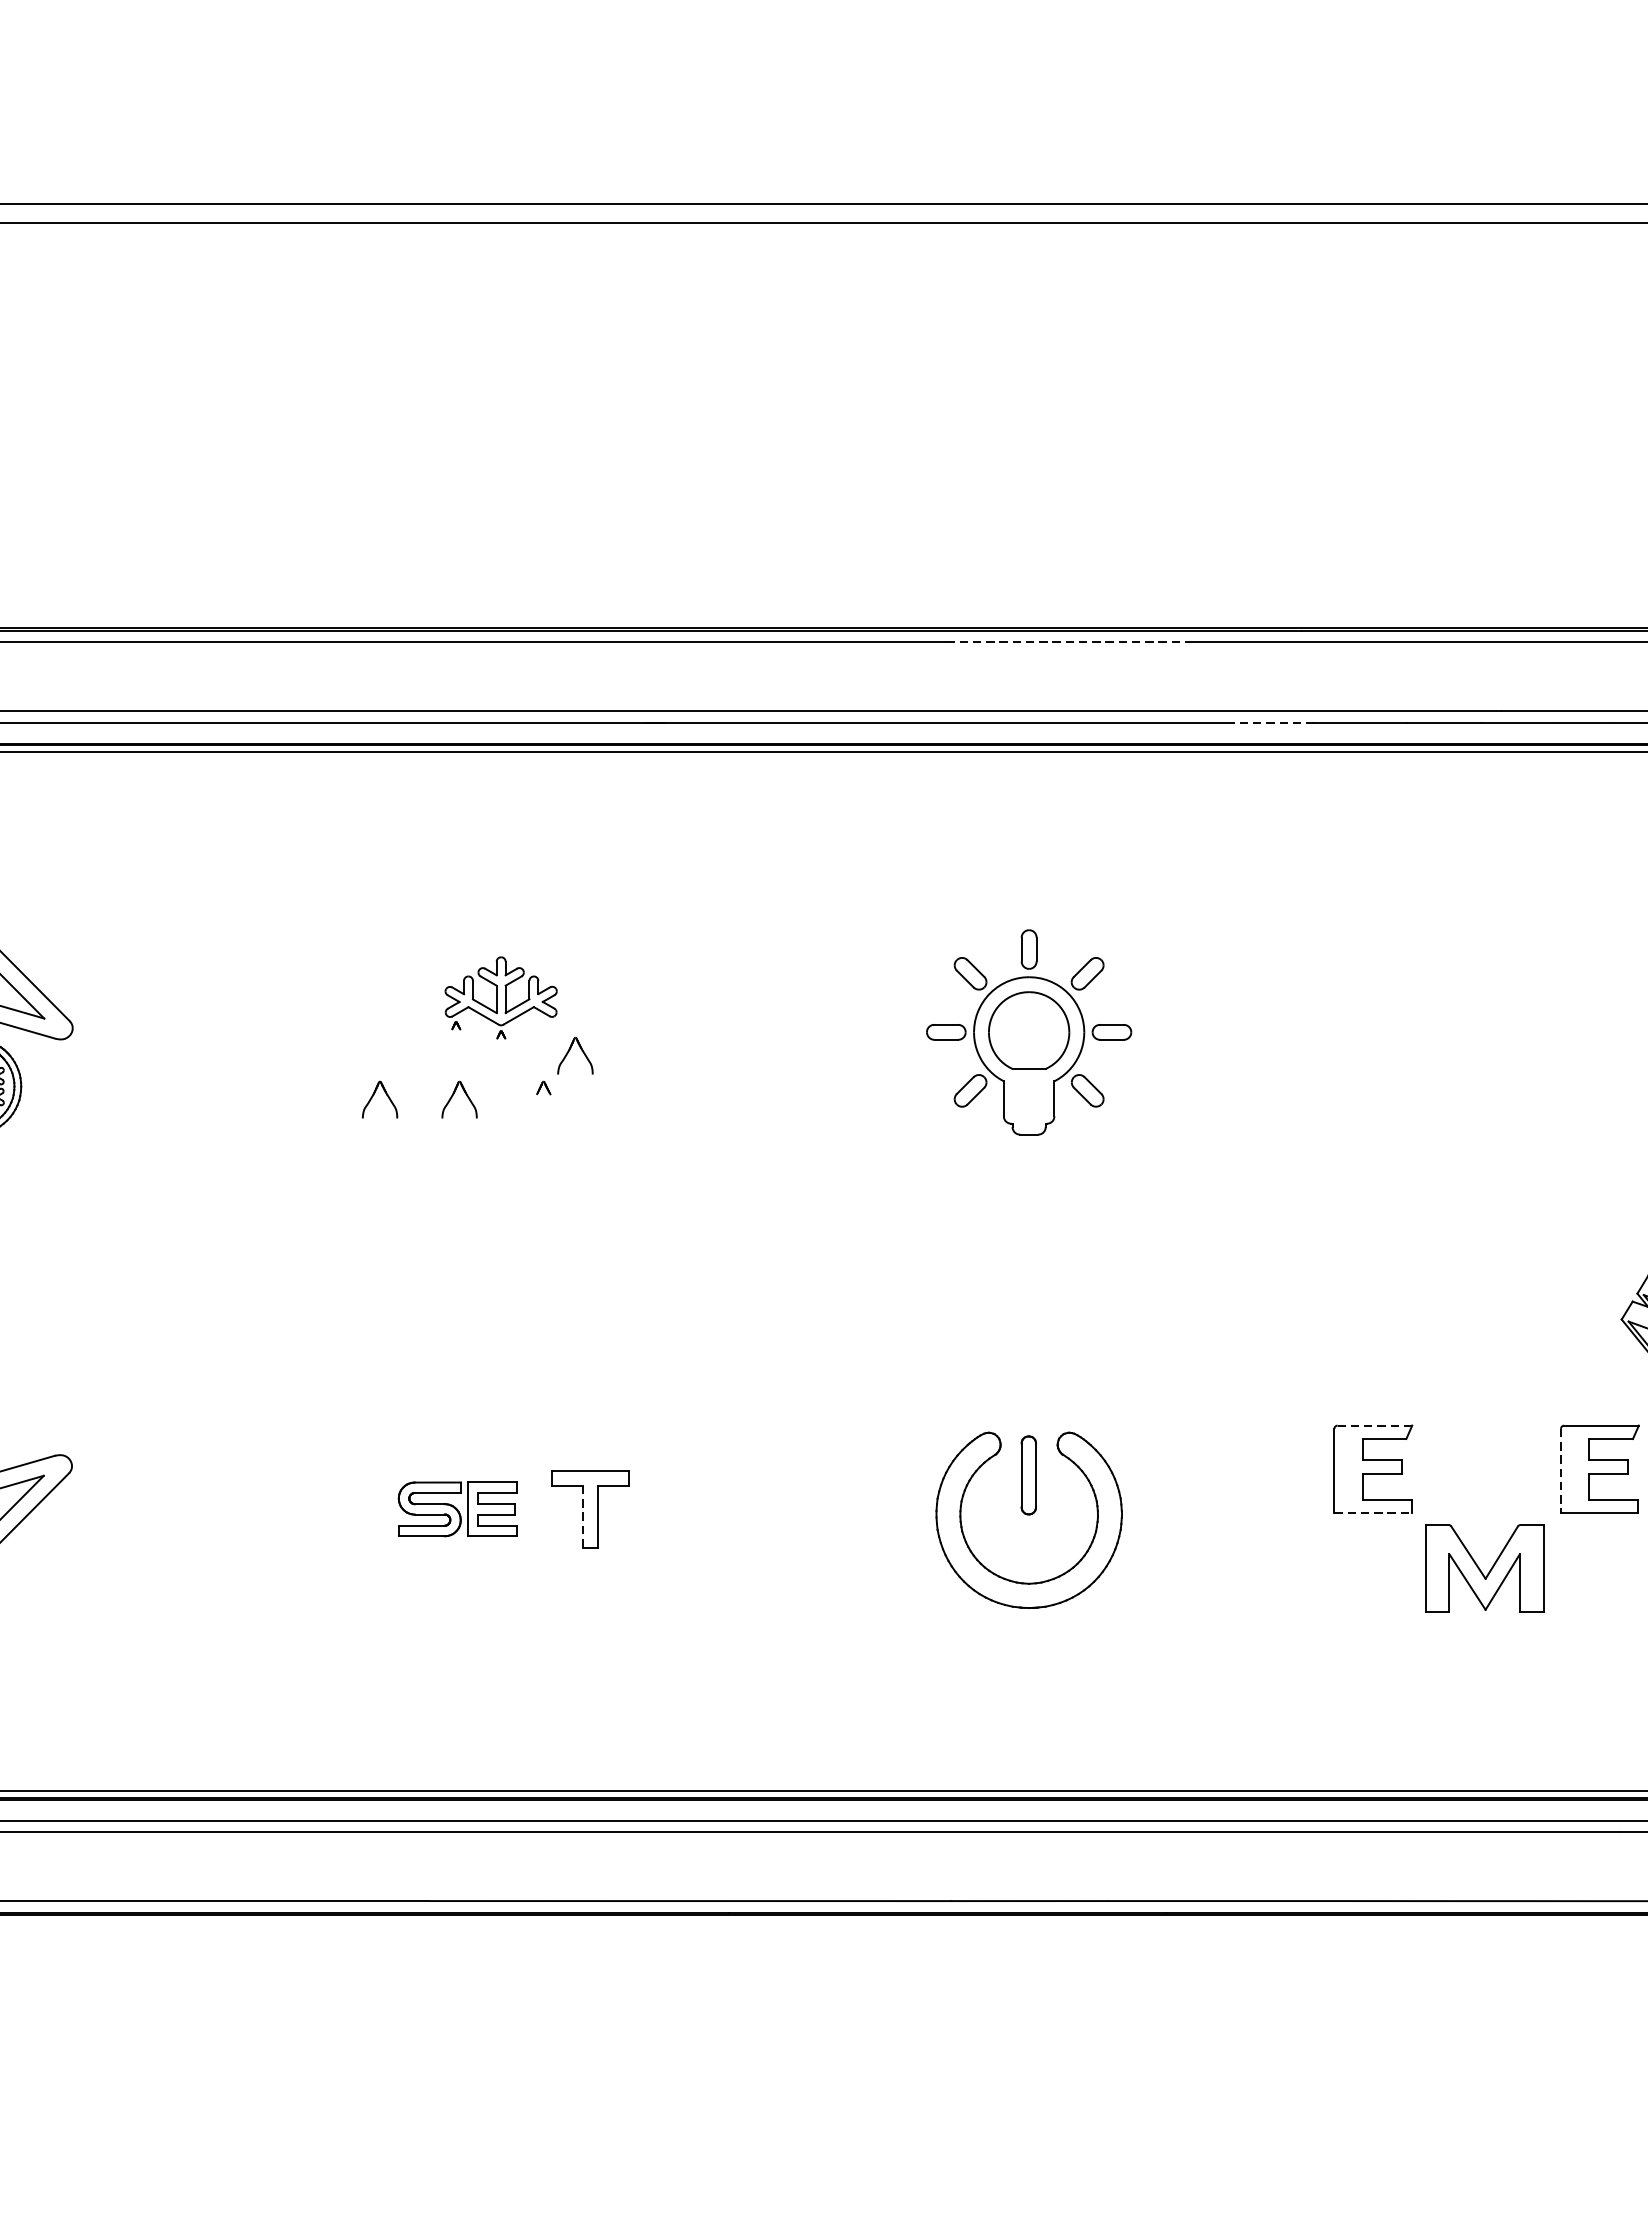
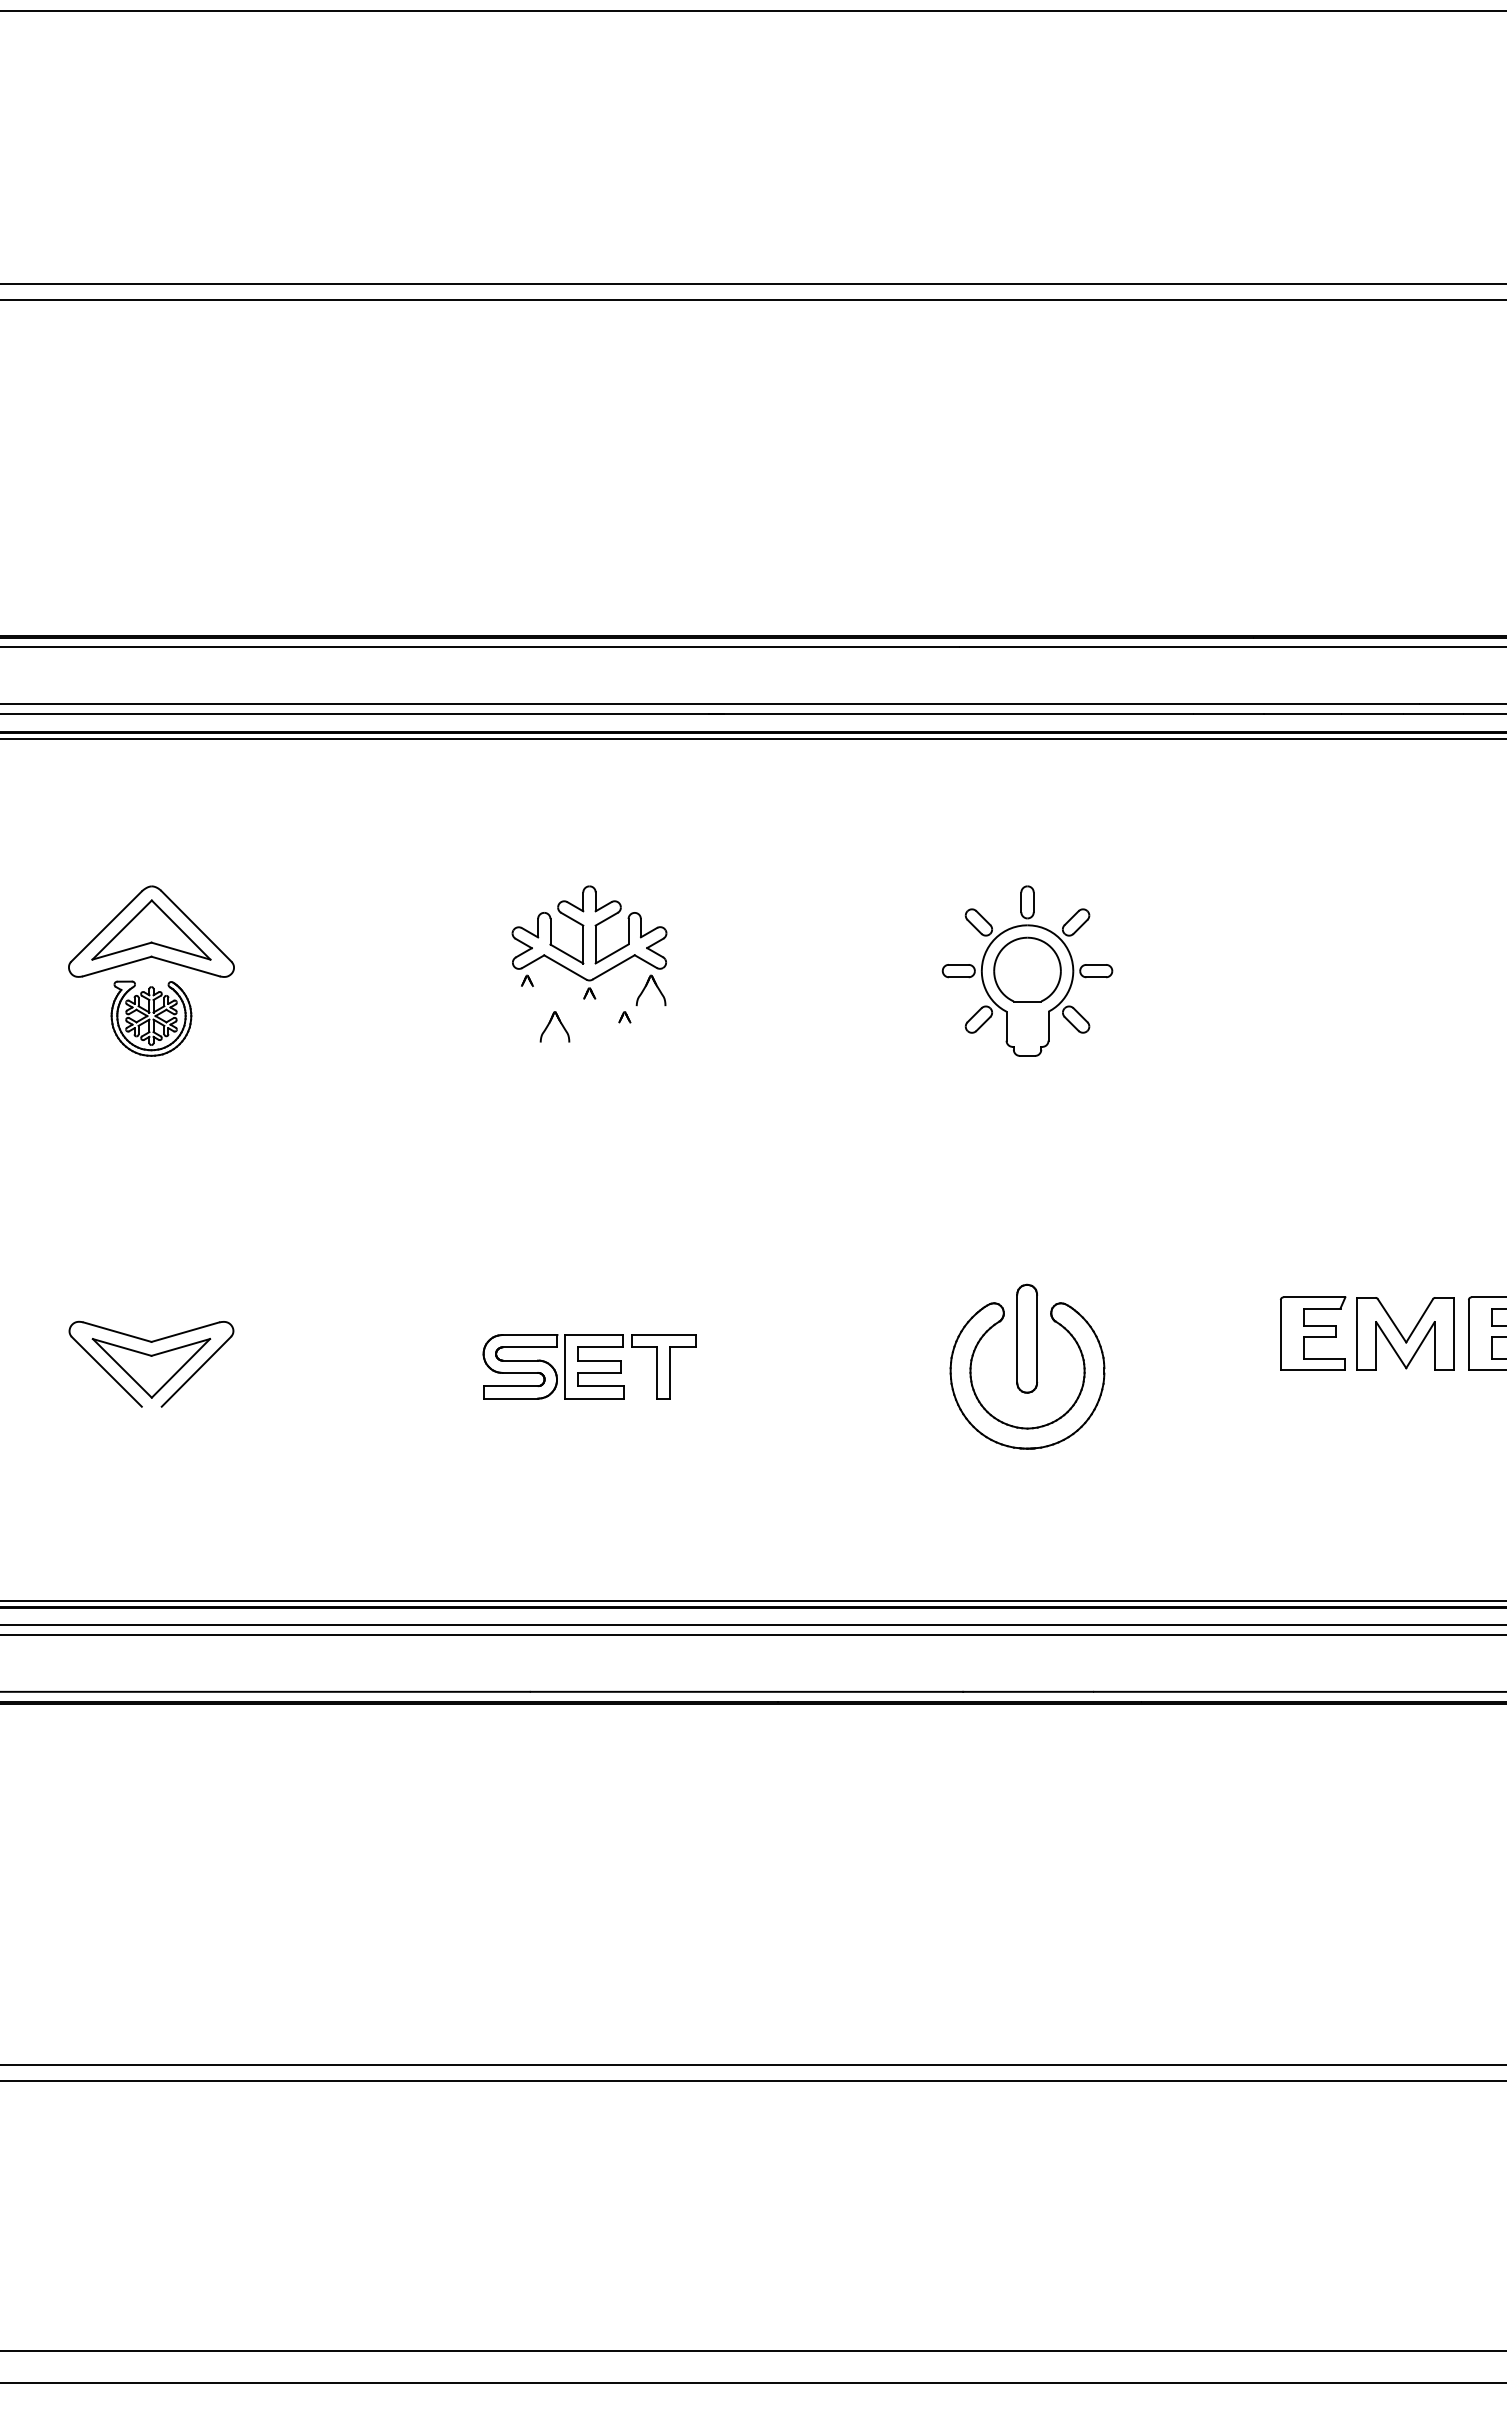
line: (1065, 642) -> (1057, 647), dashed -> solid
line: (1271, 723) -> (1228, 714), dashed -> solid
part: (501, 997) -> (589, 942), size x1.67
part: (379, 1099) -> (488, 1026), removed
line: (1375, 1425) -> (1314, 1297), dashed -> solid
line: (1560, 1470) -> (1468, 1334), dashed -> solid
part: (1029, 1475) -> (1027, 1338), size x1.67
part: (457, 1508) -> (553, 1366), size x1.43
line: (1372, 1512) -> (1312, 1369), dashed -> solid
line: (583, 1516) -> (657, 1372), dashed -> solid
part: (1484, 1568) -> (1405, 1333), moved

